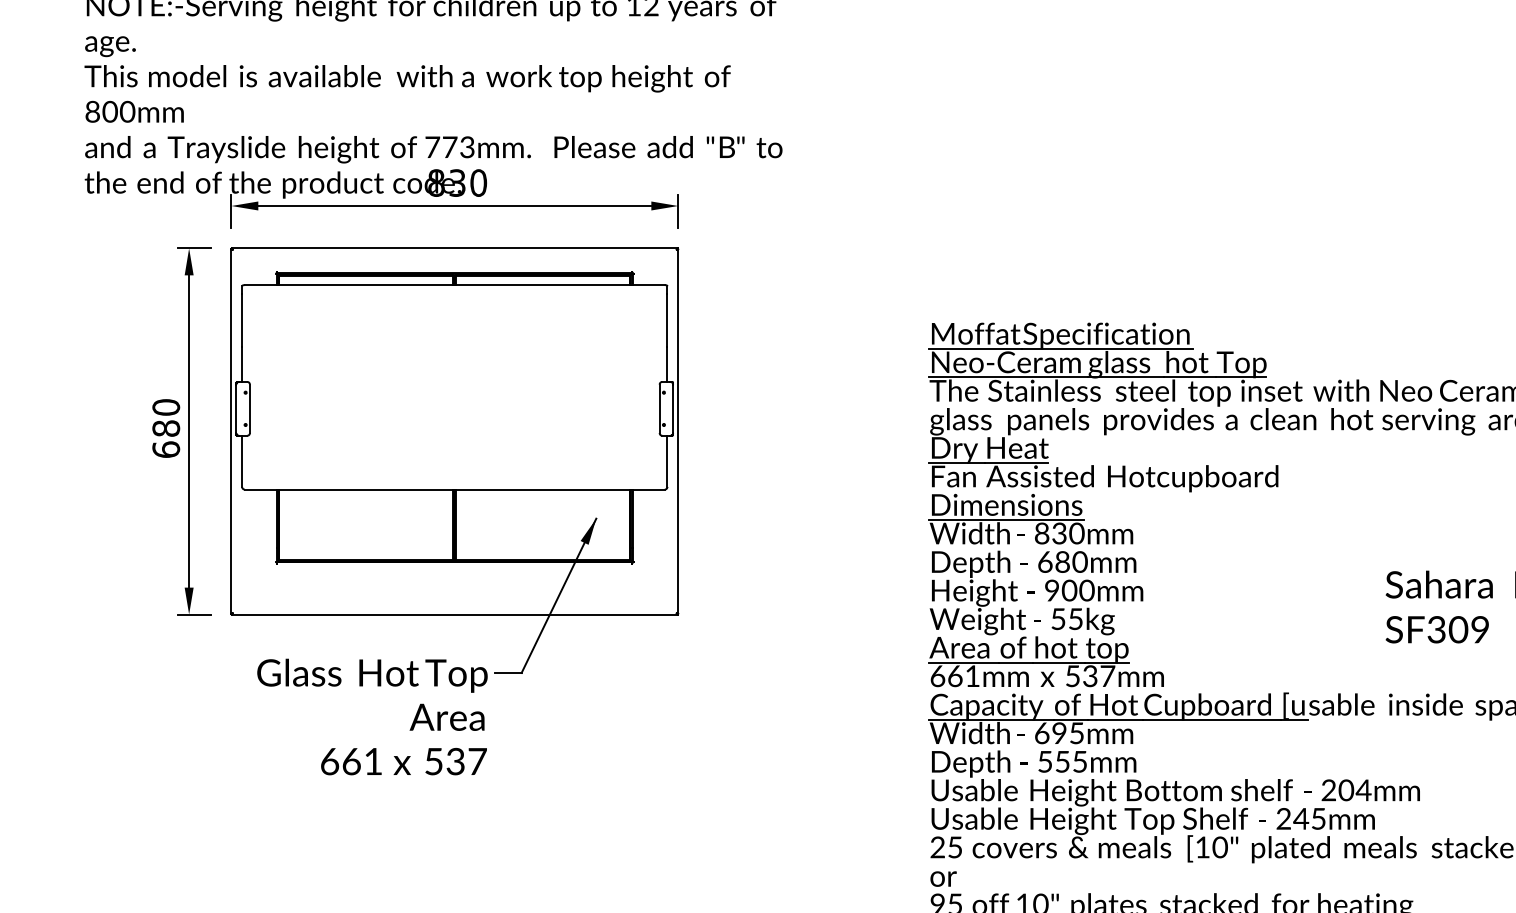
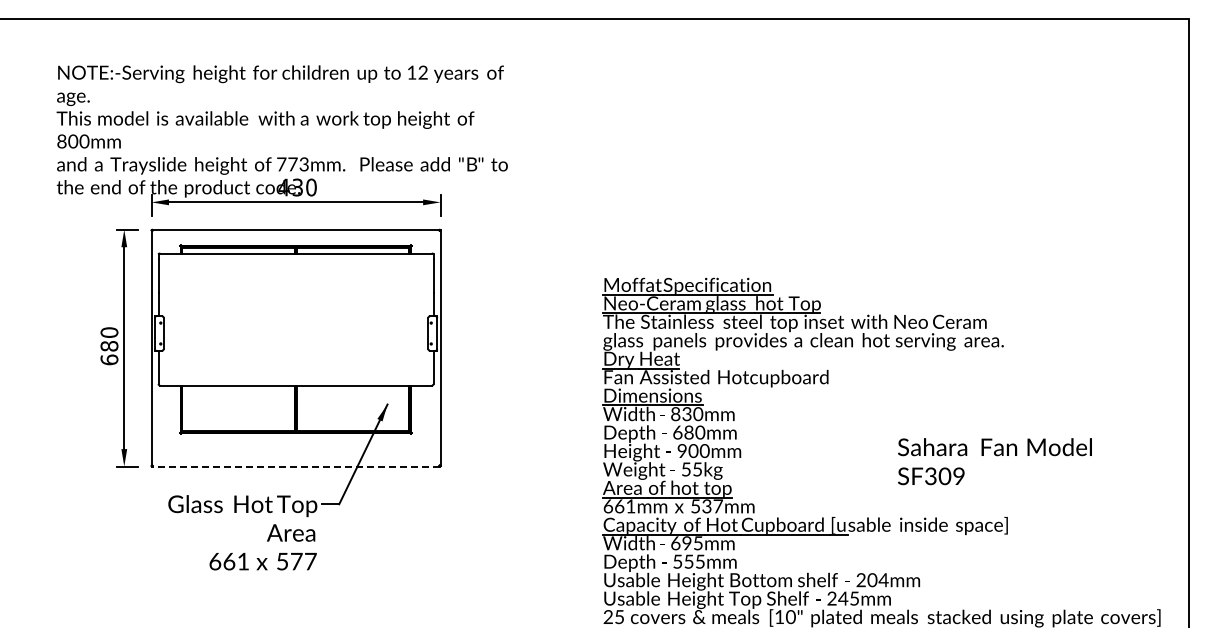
text: (435, 182) -> (283, 187), 830 -> 430
line: (455, 614) -> (296, 466), solid -> dashed
text: (455, 761) -> (296, 561), 537 -> 577

